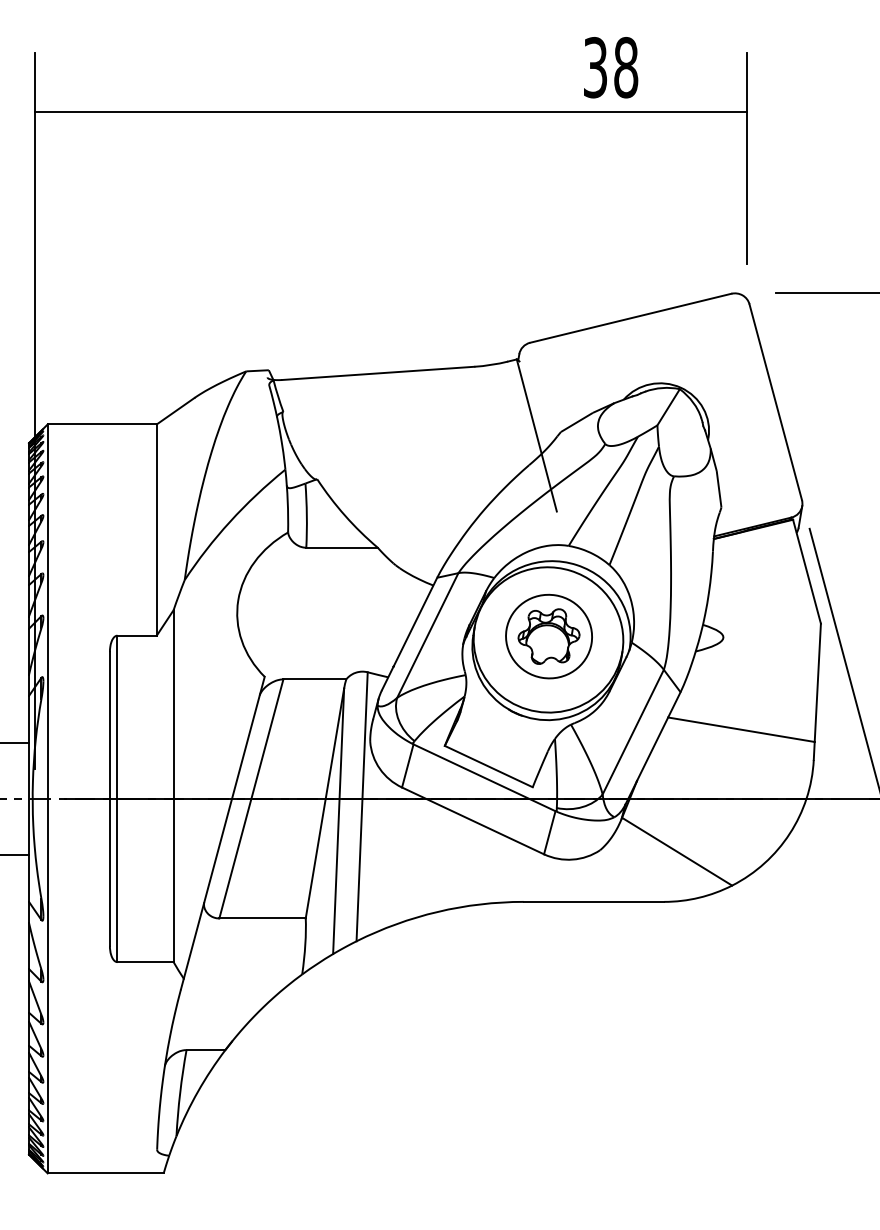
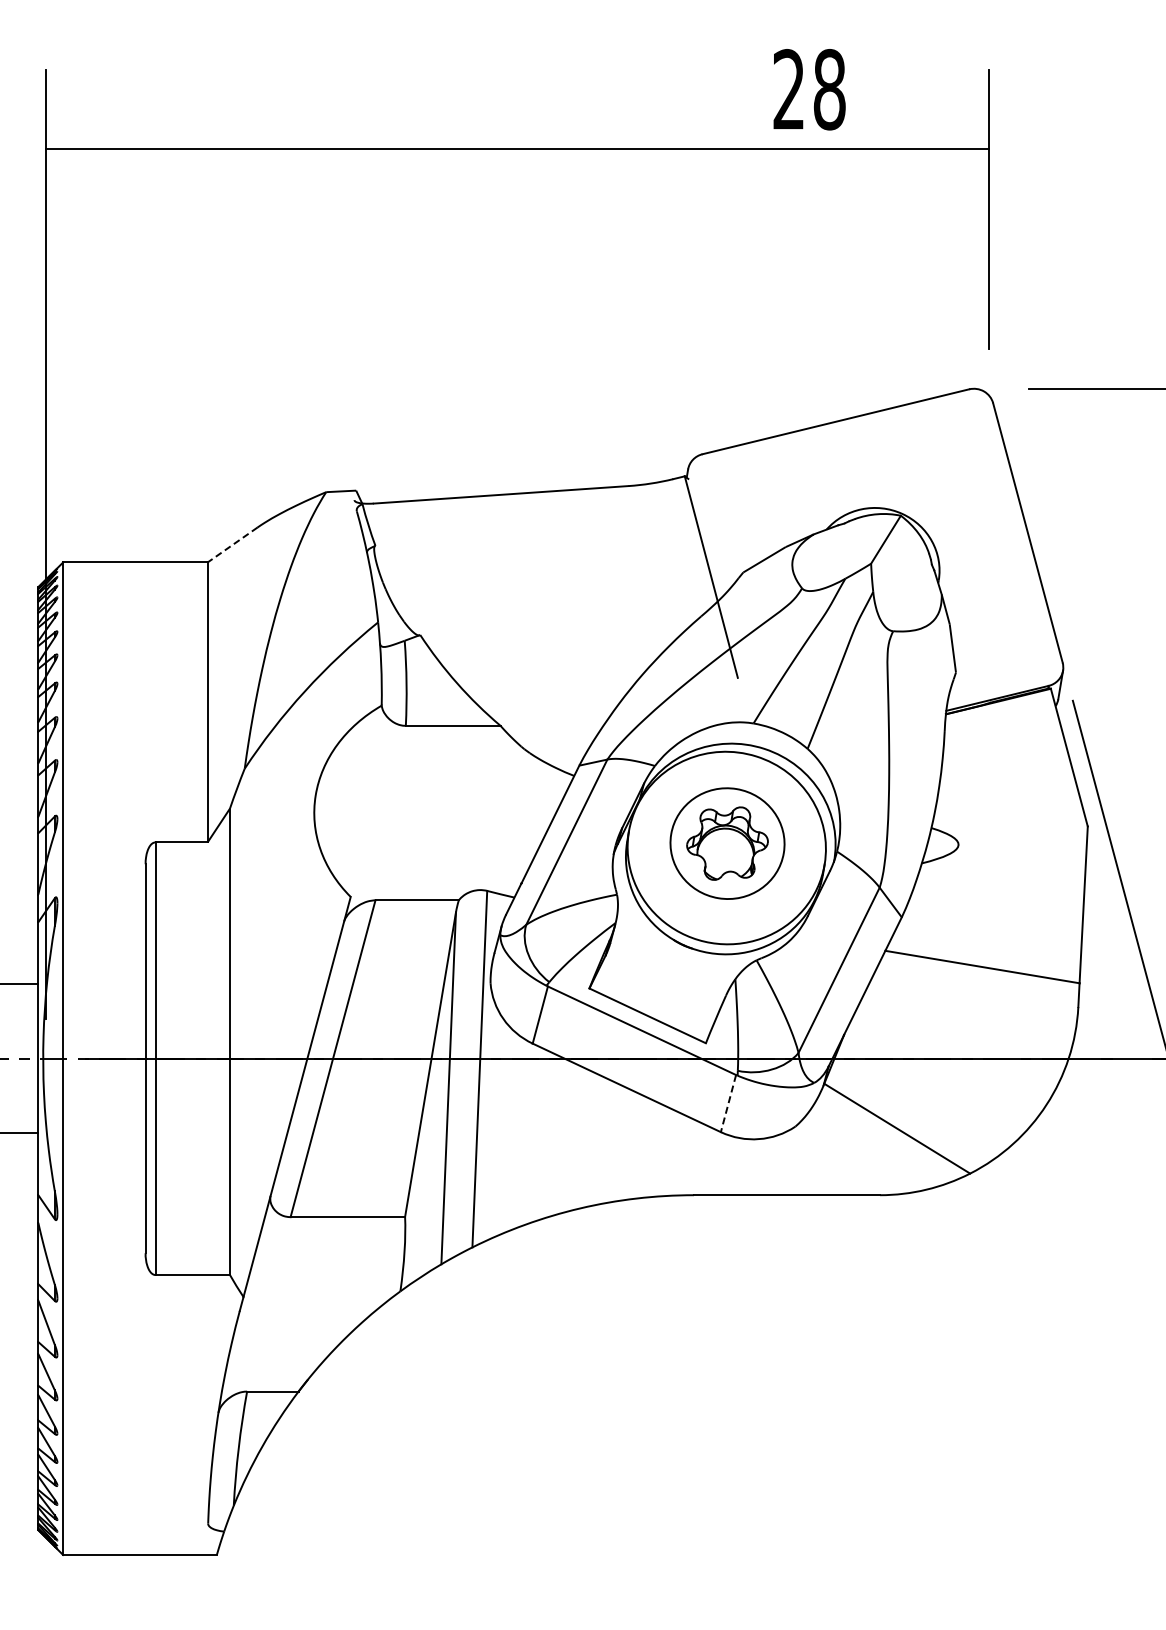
text: (595, 67) -> (788, 89), 38 -> 28
line: (175, 411) -> (232, 545), solid -> dashed
line: (549, 832) -> (728, 1103), solid -> dashed

